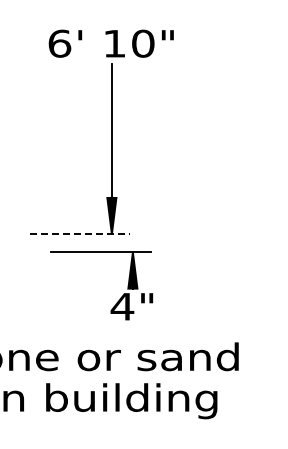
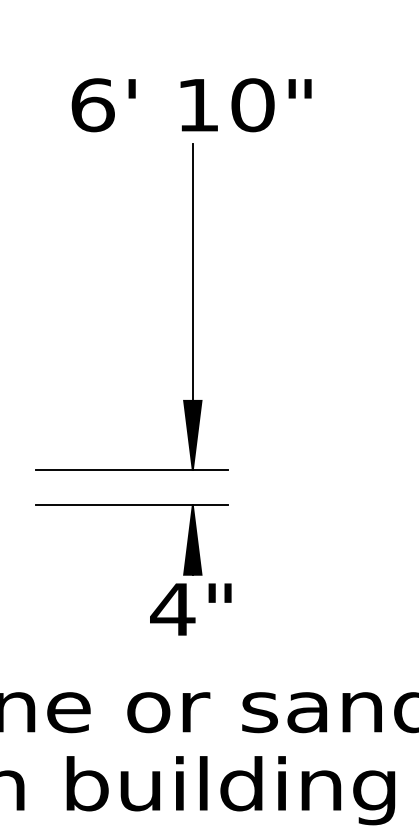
line: (80, 234) -> (132, 470), dashed -> solid
part: (119, 298) -> (167, 593), moved

